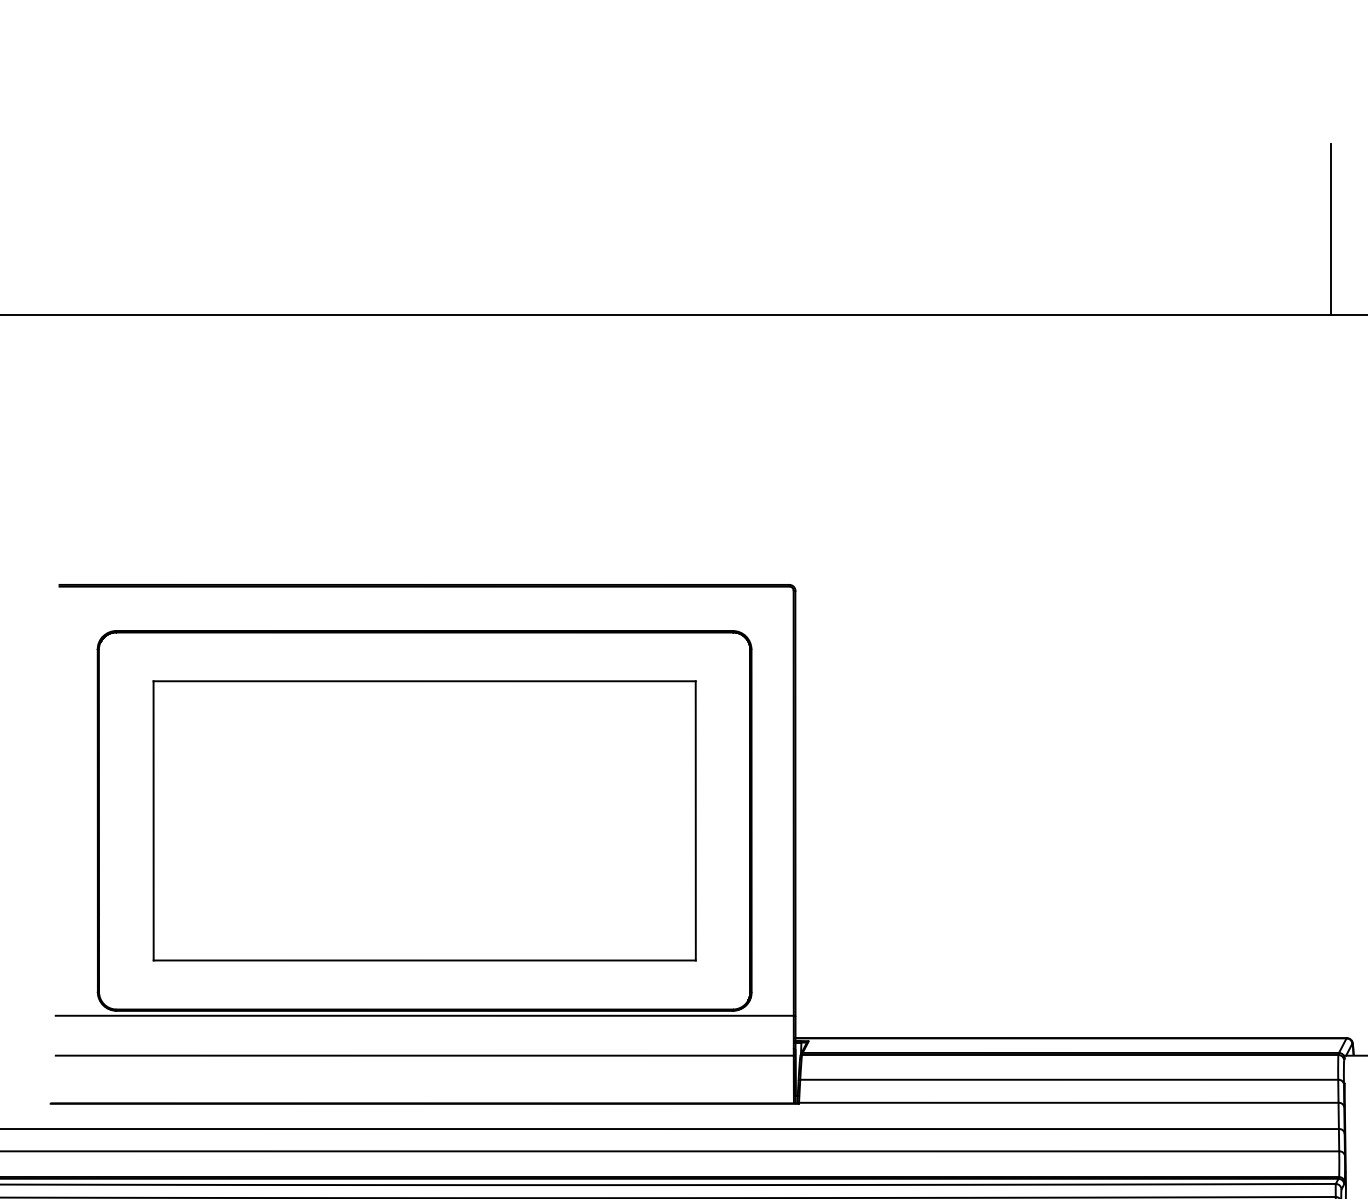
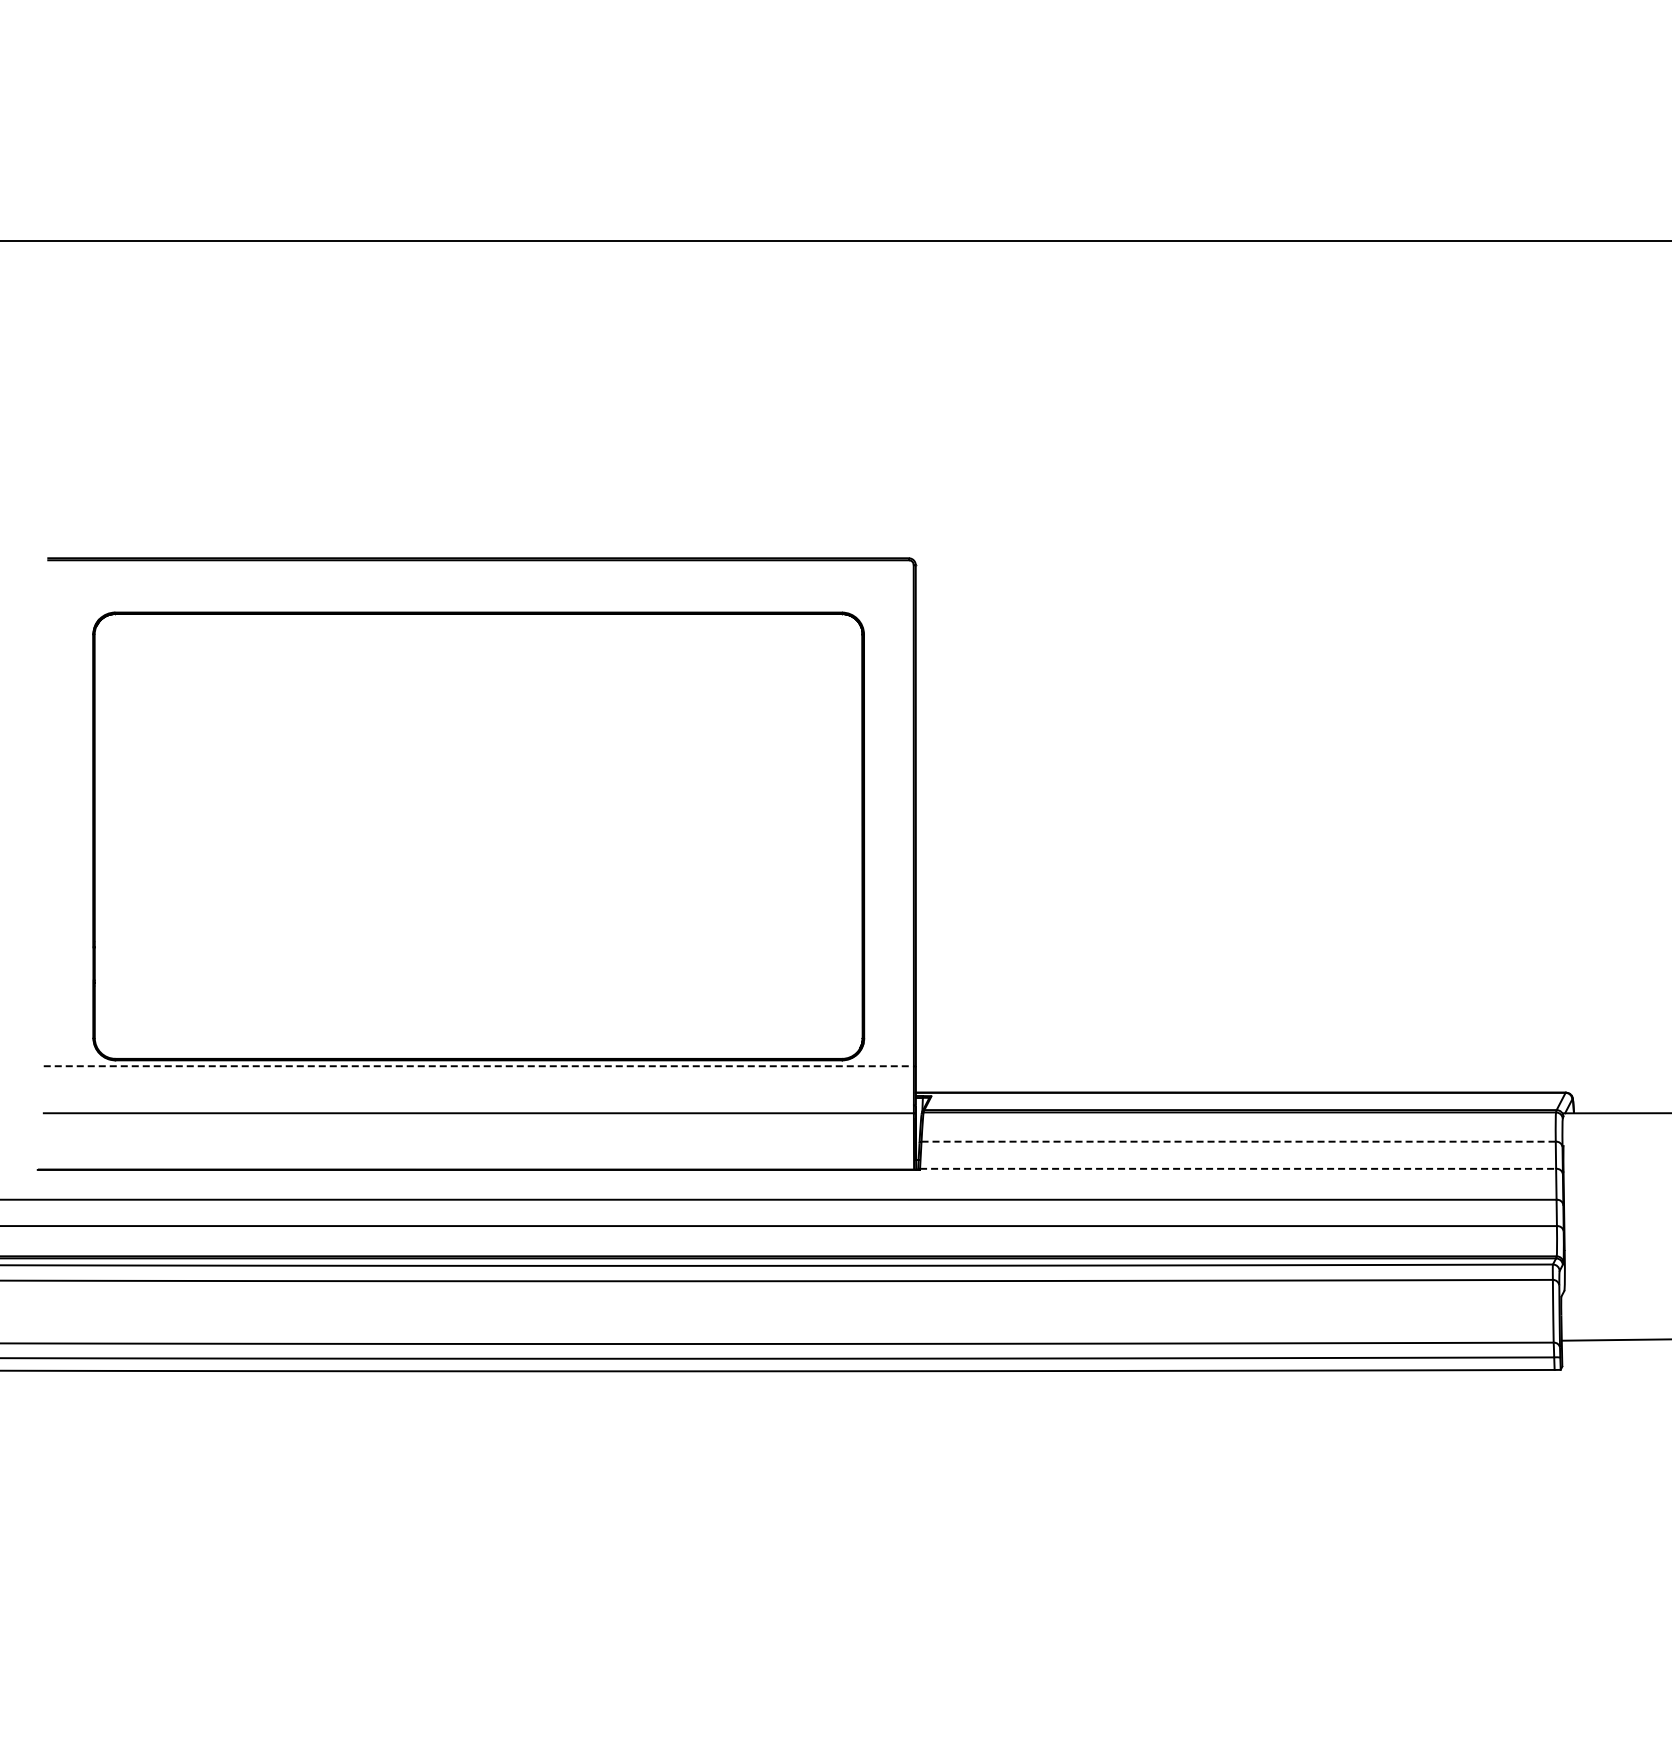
line: (1331, 229) -> (1547, 139), removed
part: (424, 820) -> (478, 835), removed
line: (425, 1016) -> (479, 1066), solid -> dashed
line: (1069, 1079) -> (1239, 1141), solid -> dashed
line: (1069, 1102) -> (1238, 1168), solid -> dashed

